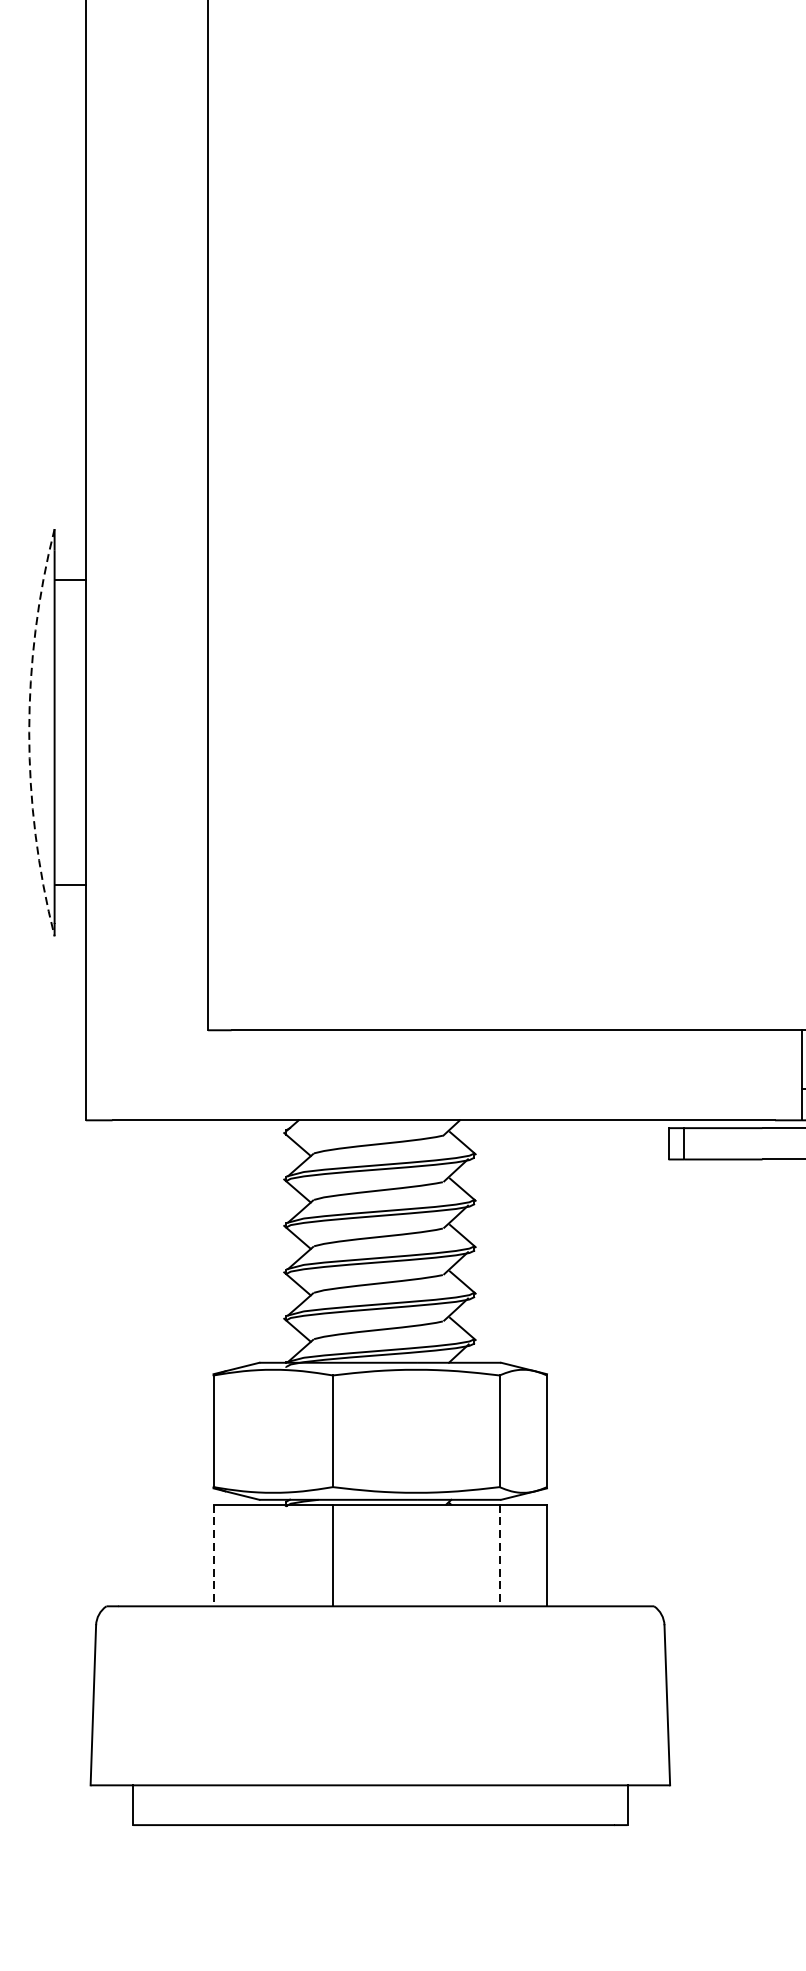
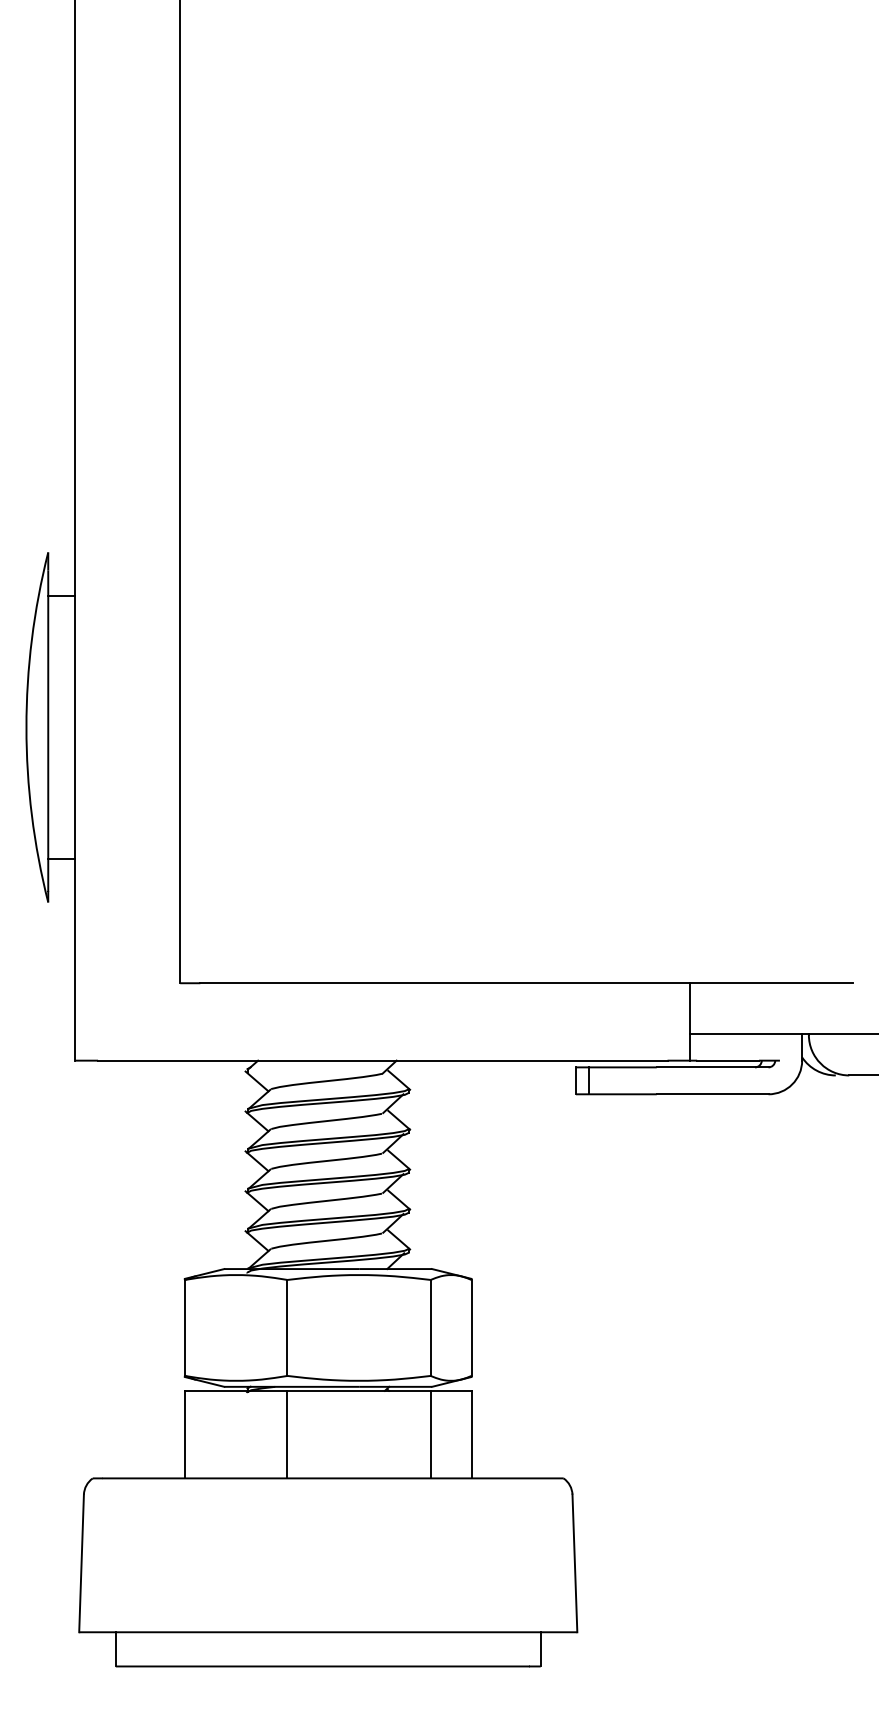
arc: (29, 732) -> (26, 727), dashed -> solid
line: (213, 1555) -> (184, 1434), dashed -> solid
line: (499, 1555) -> (430, 1434), dashed -> solid

